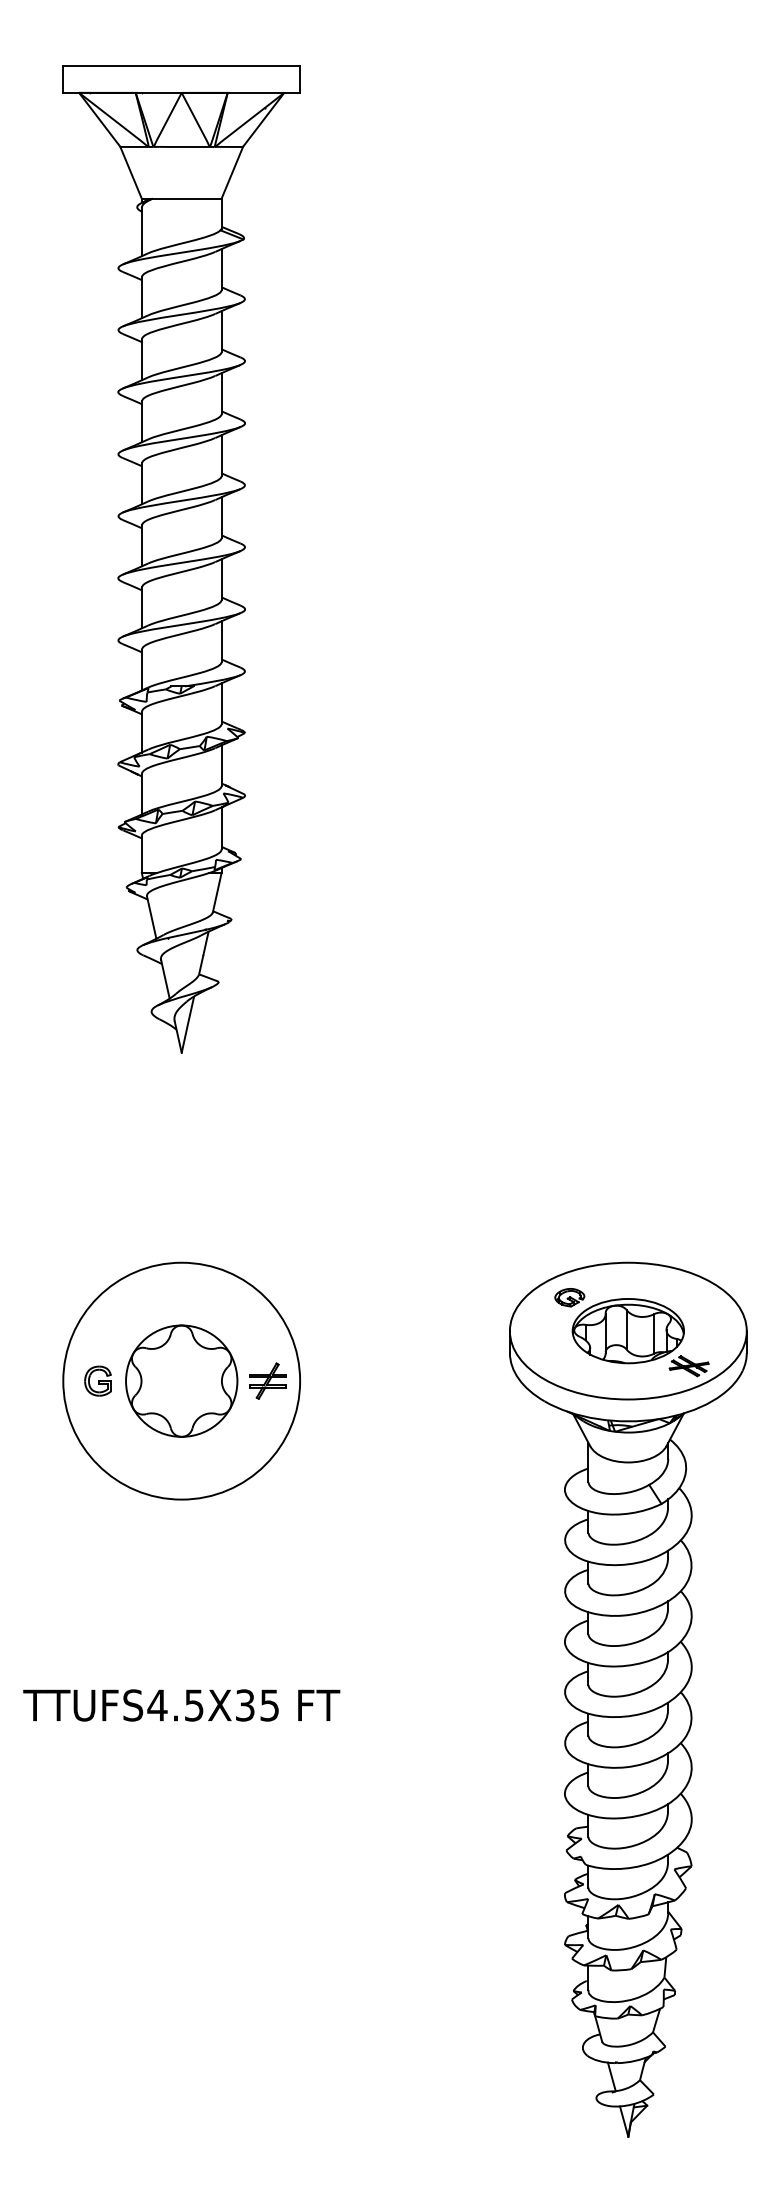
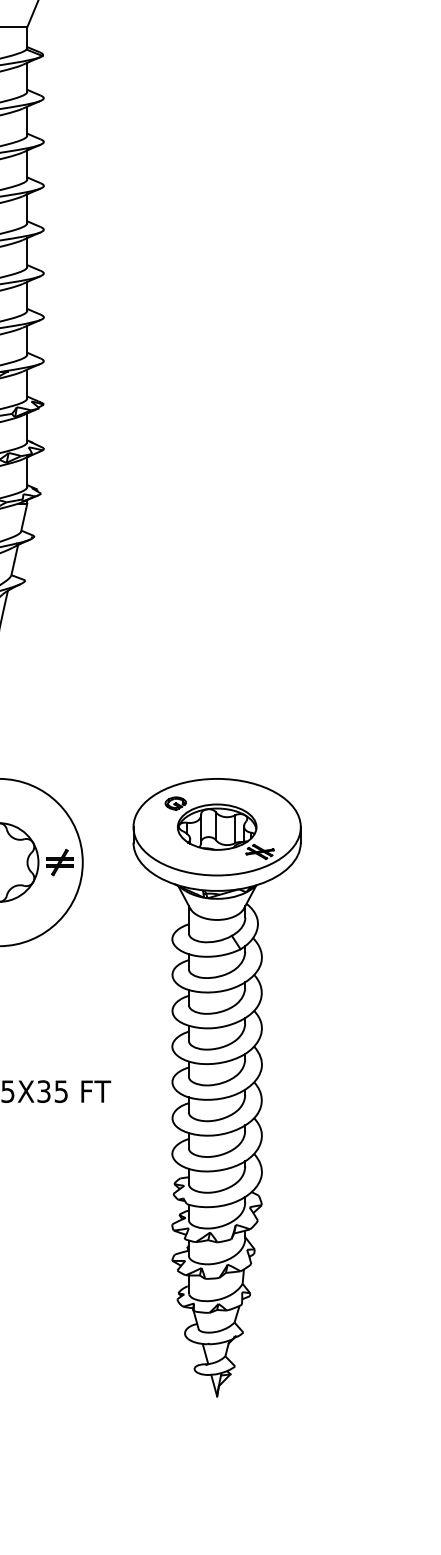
part: (628, 1699) -> (217, 1087), moved

